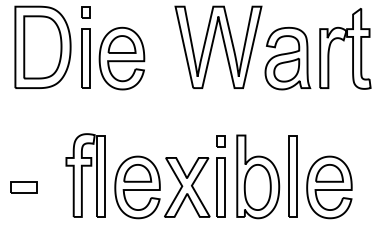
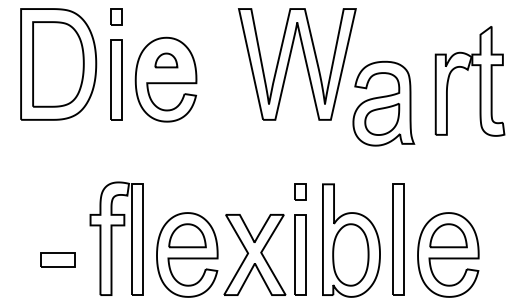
part: (122, 44) -> (166, 60), size x0.6
part: (352, 48) -> (479, 81), moved
part: (287, 58) -> (383, 103), moved
part: (23, 187) -> (57, 259), moved

